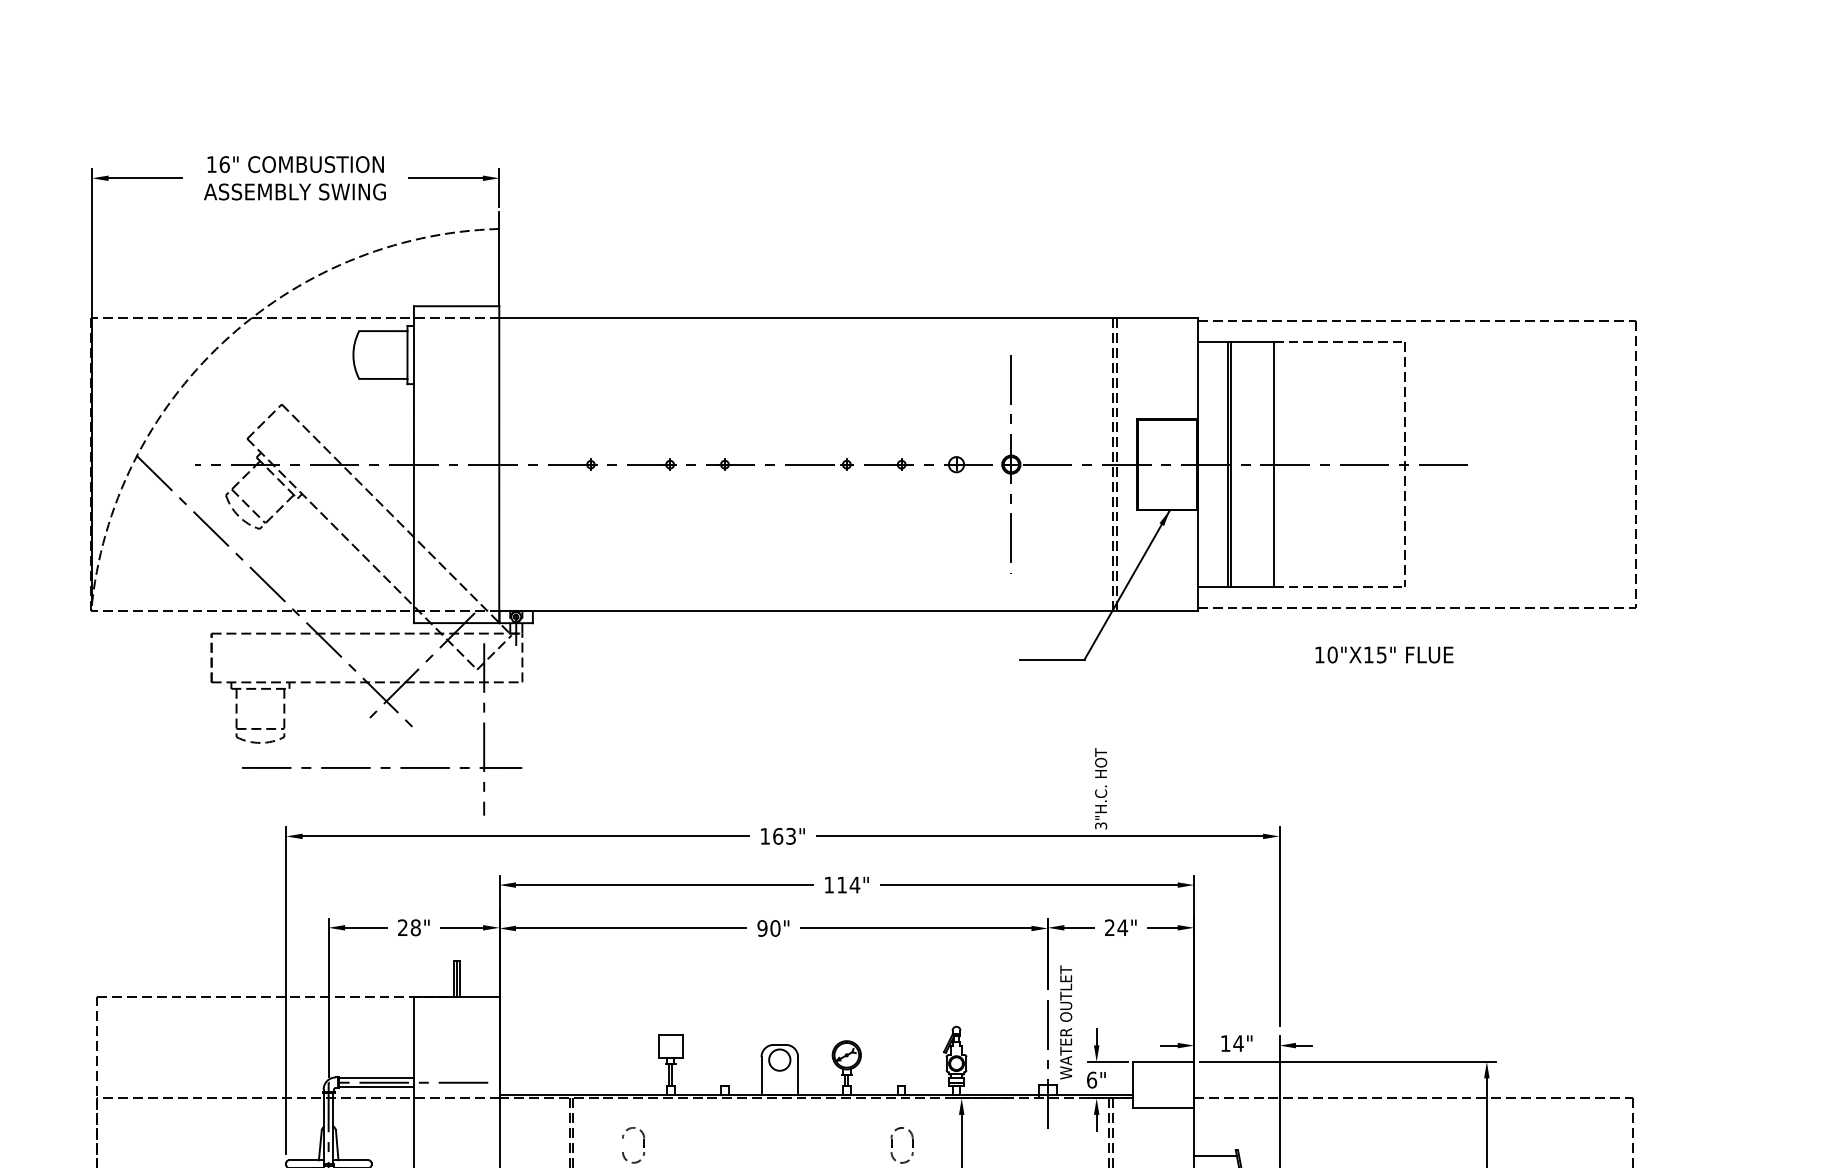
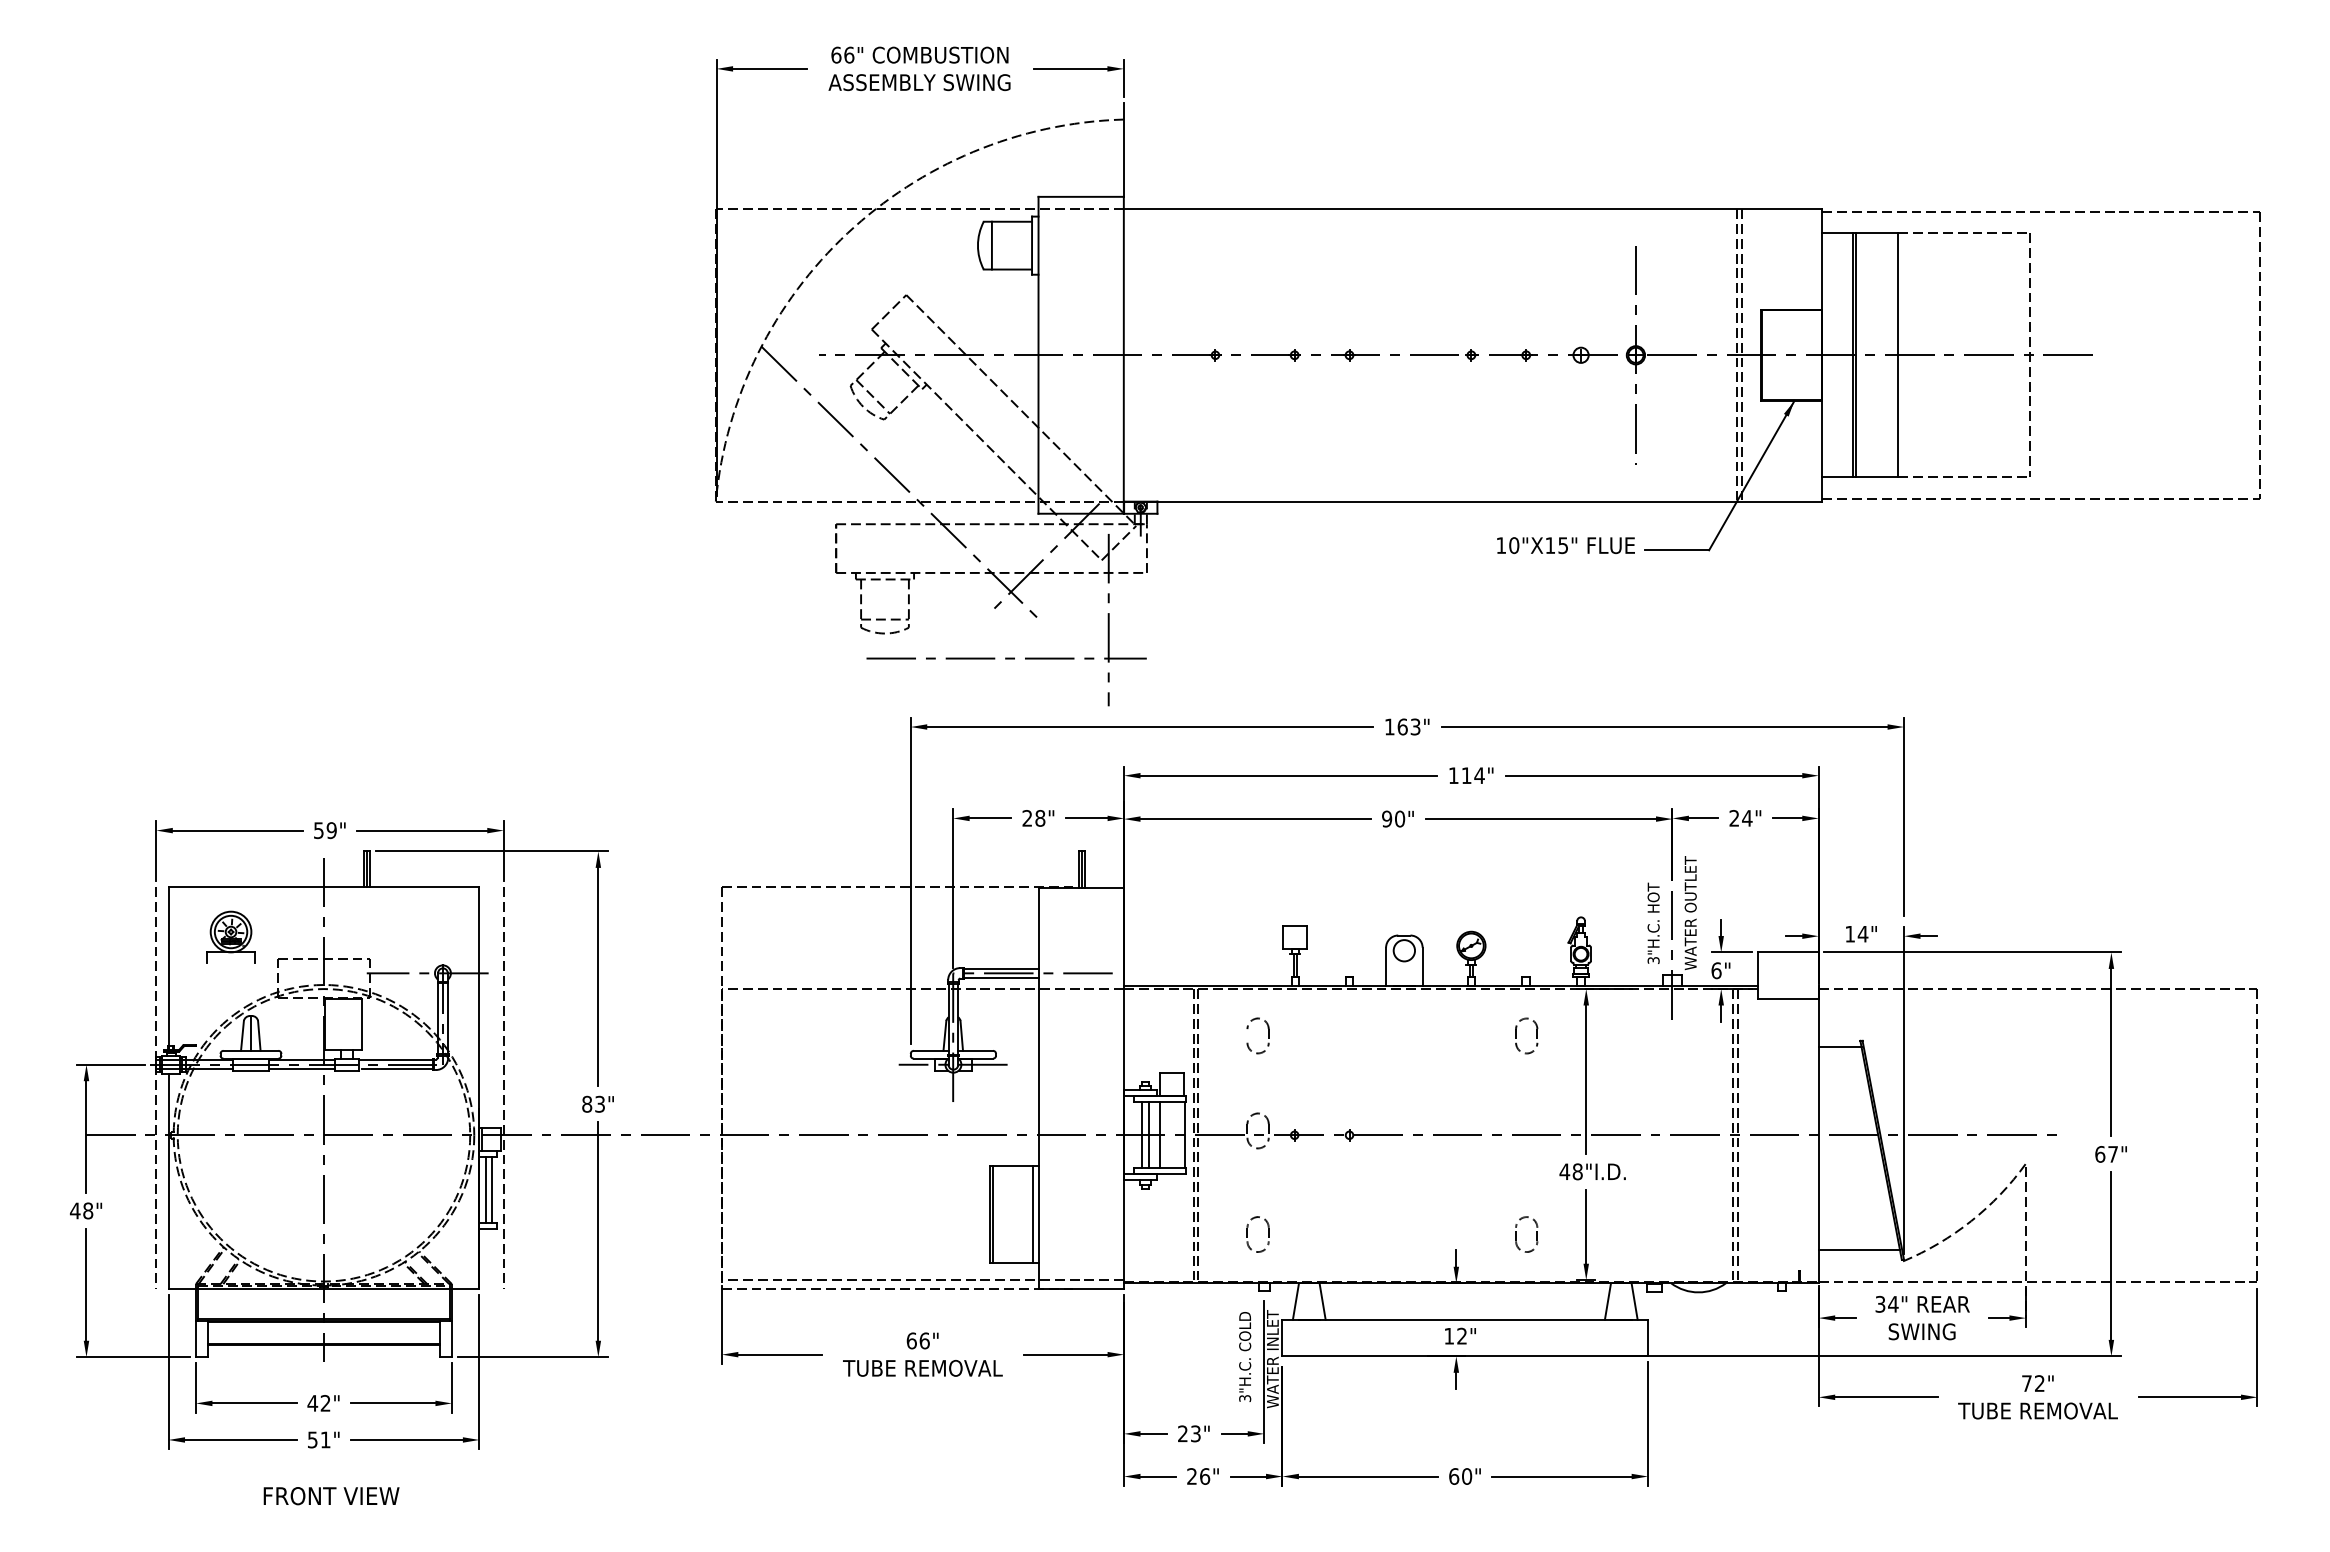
text: (211, 163) -> (836, 54), 16" -> 66"
line: (366, 354) -> (991, 245), added
text: (1383, 654) -> (1565, 545), moved
text: (1100, 787) -> (1653, 922), moved

